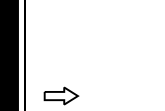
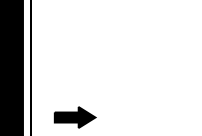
fill: (60, 96) -> (74, 117), added

